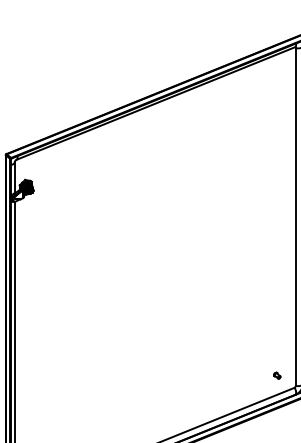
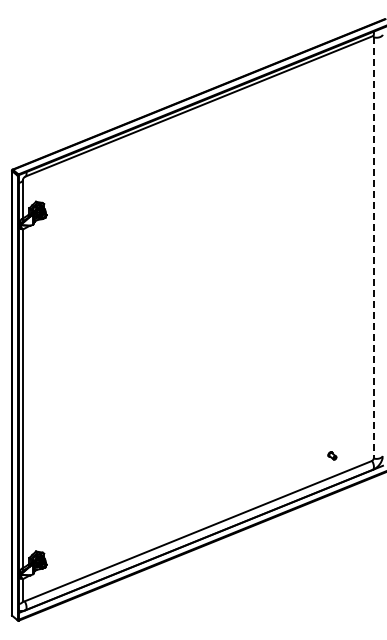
line: (295, 216) -> (373, 247), solid -> dashed
part: (277, 375) -> (332, 455), moved

